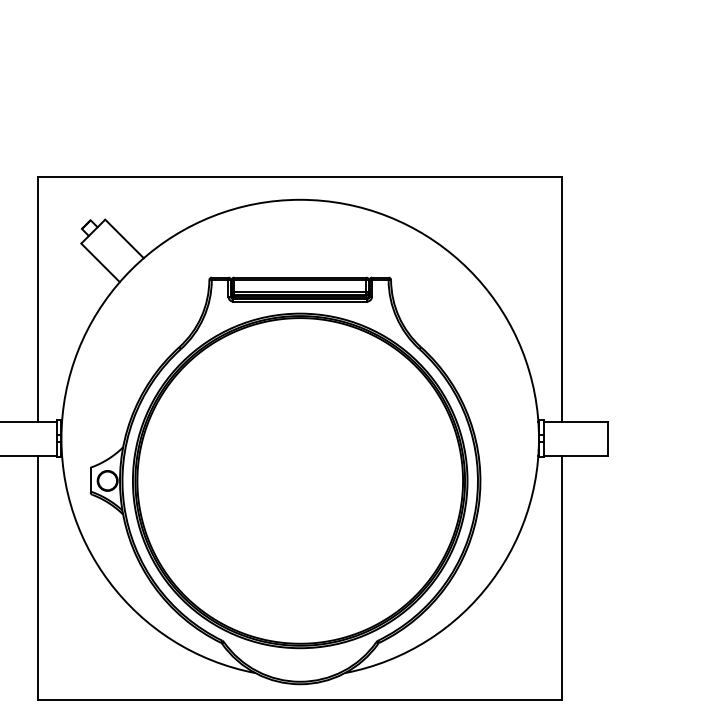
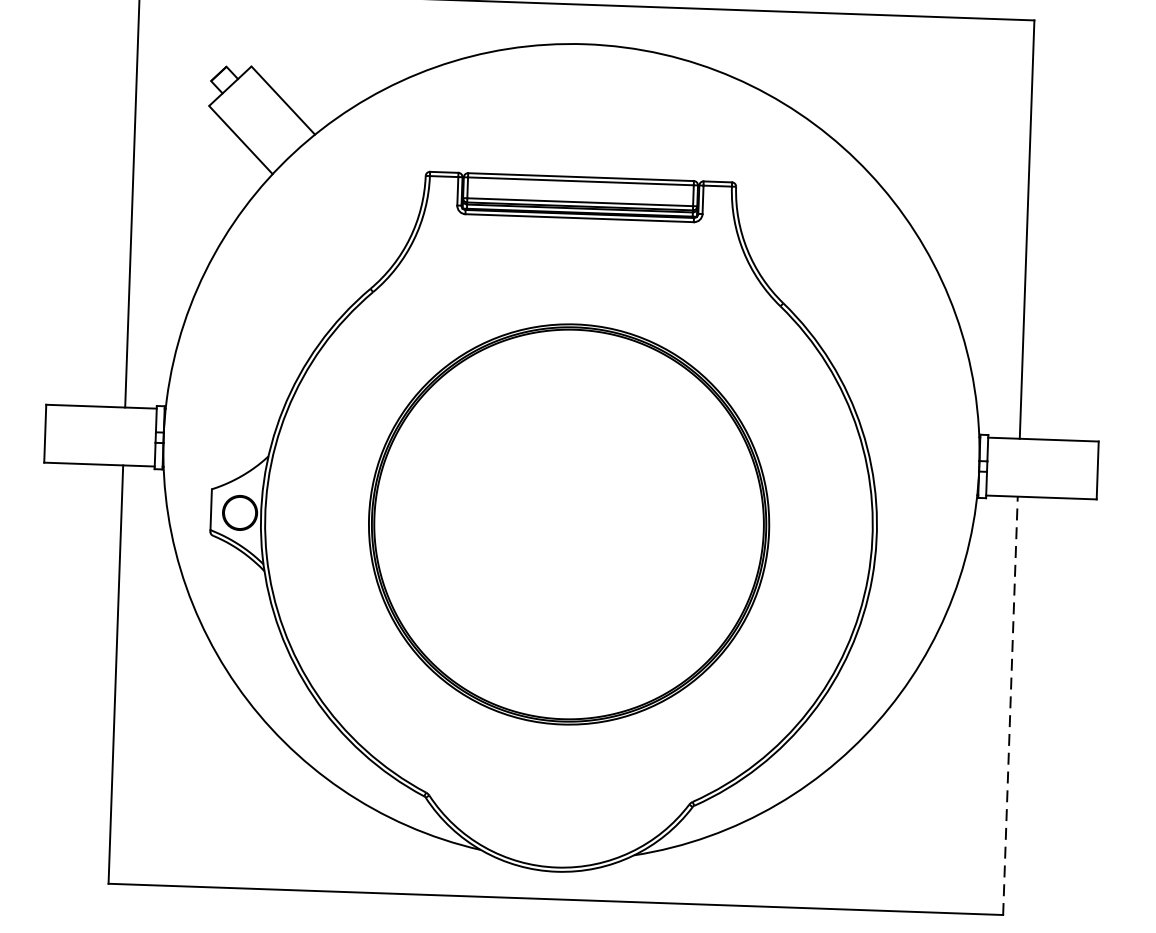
part: (300, 480) -> (569, 523), size x0.7
line: (562, 577) -> (1011, 705), solid -> dashed

